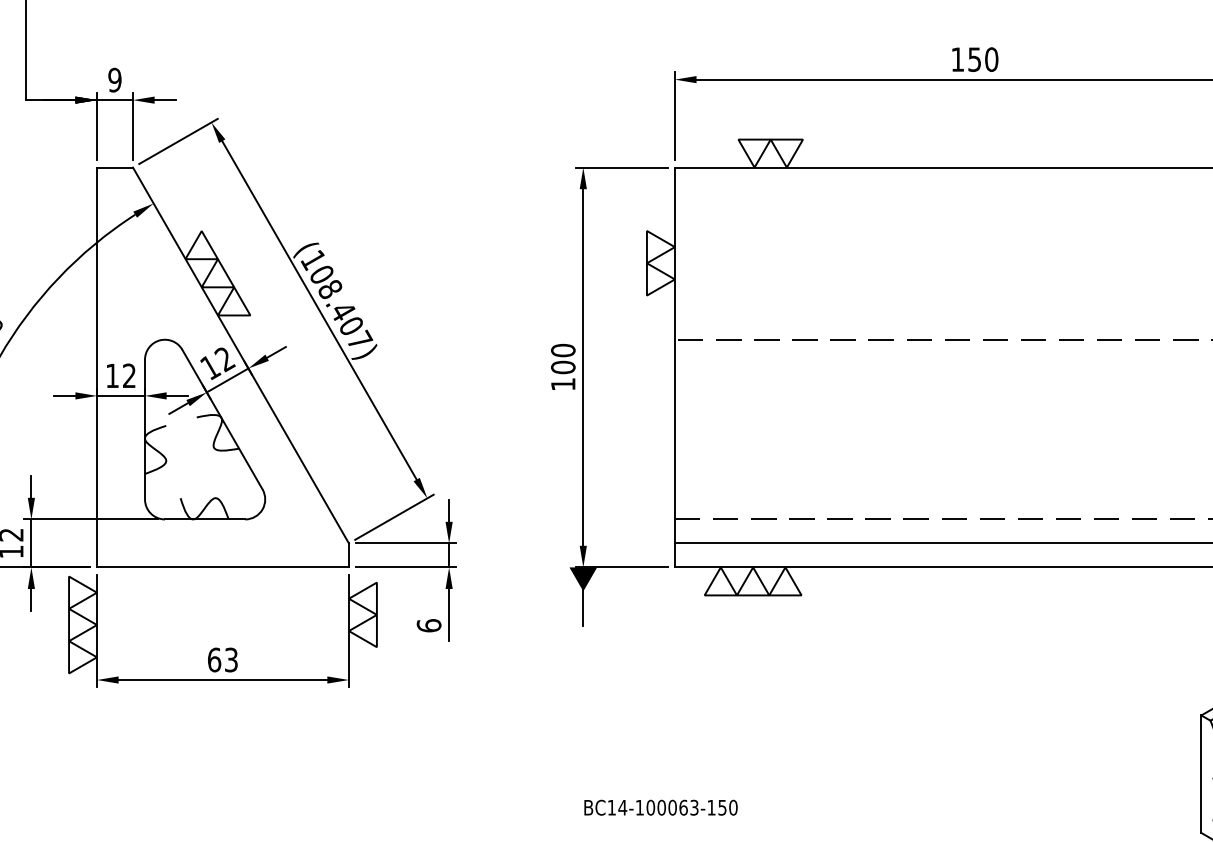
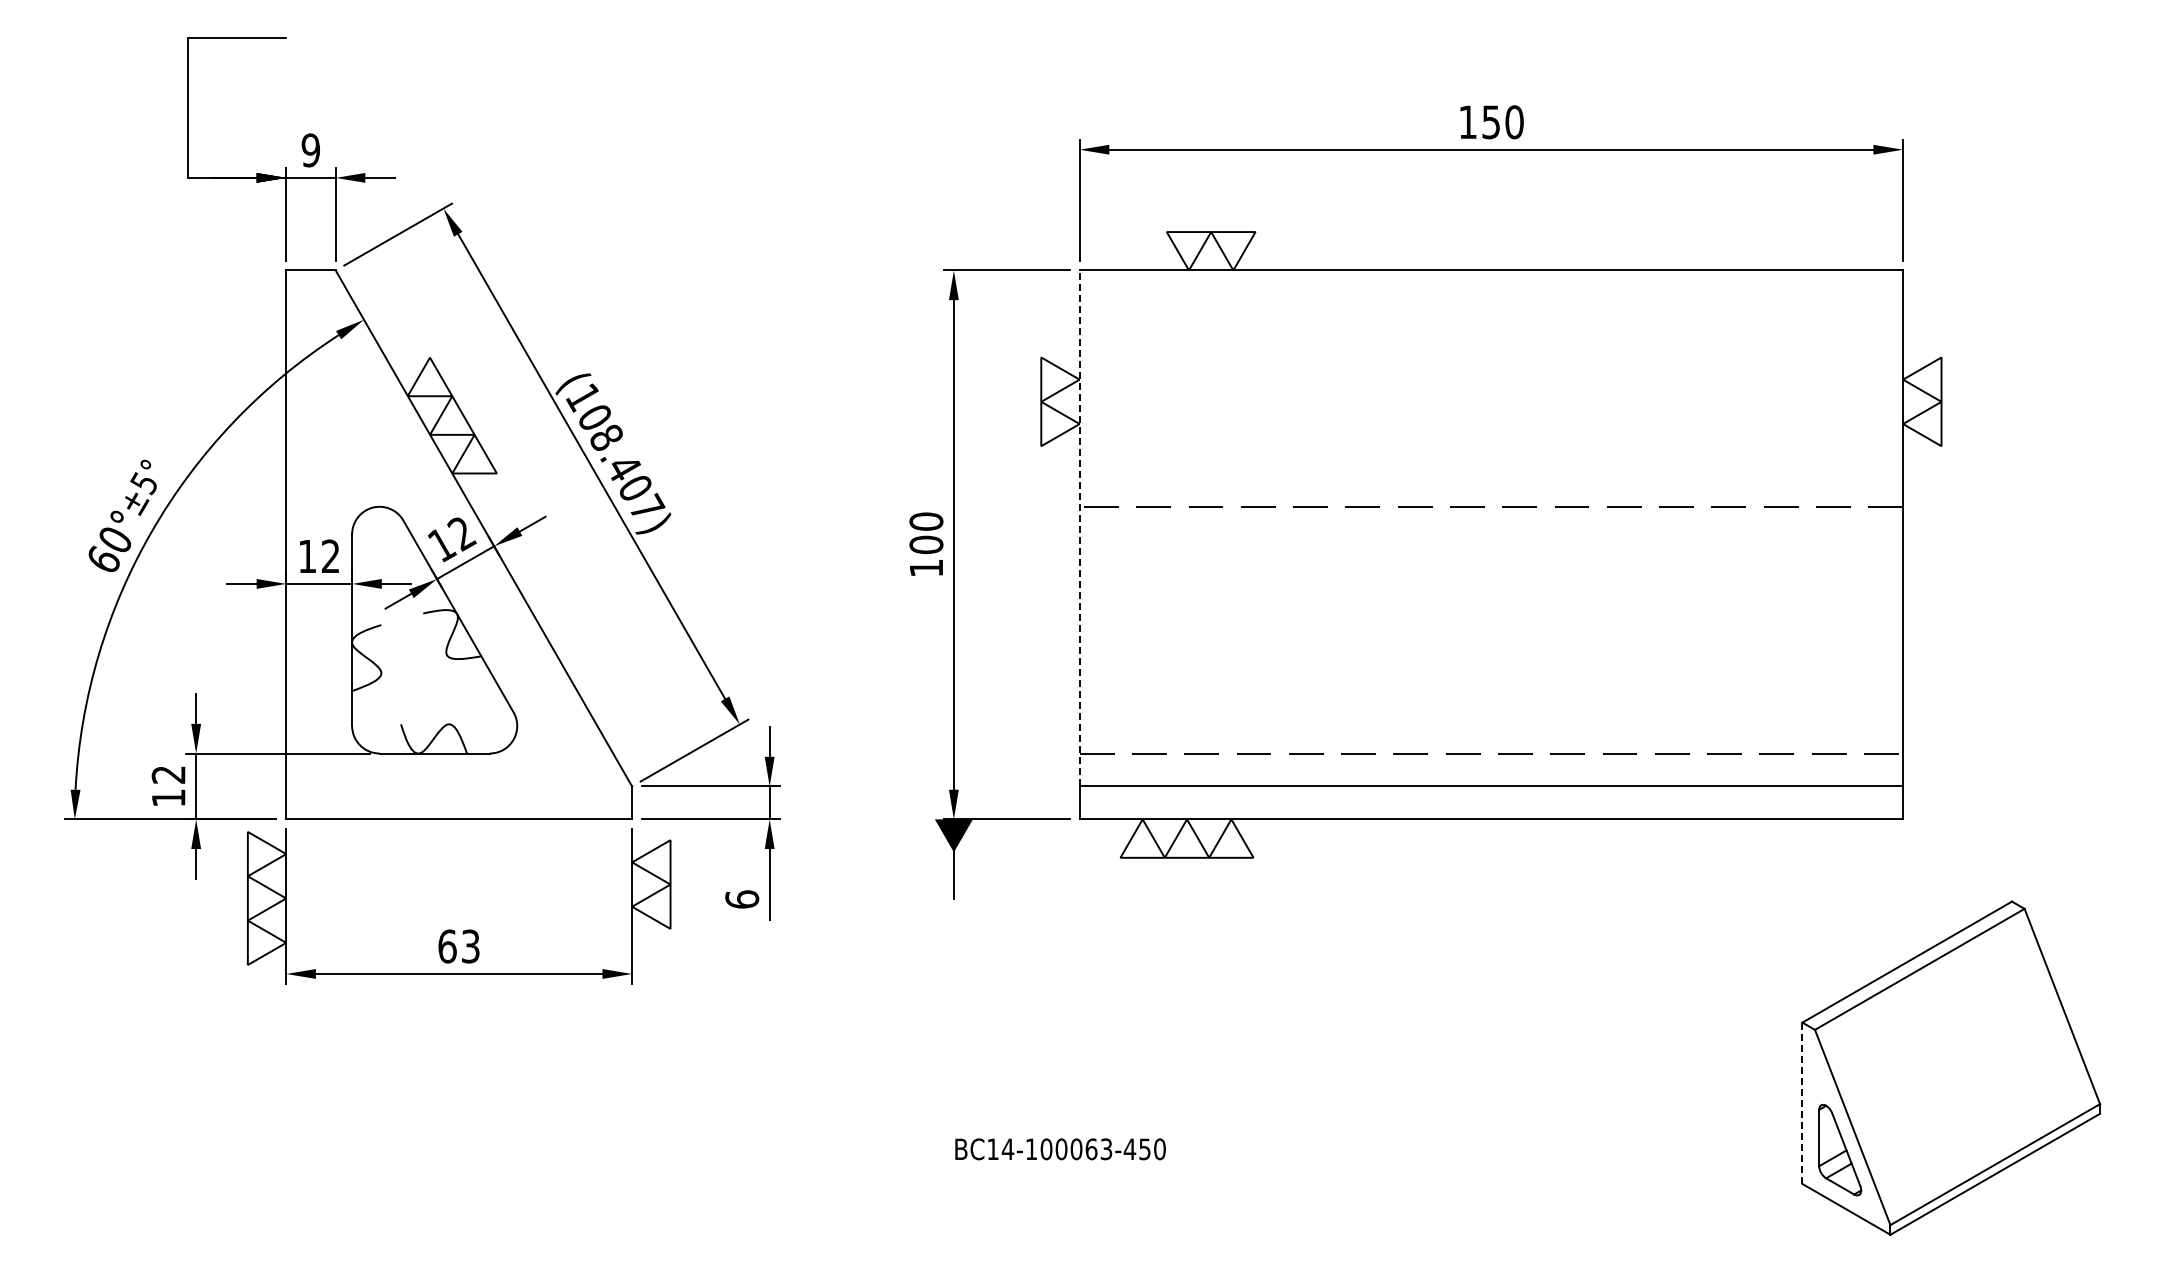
line: (674, 355) -> (1079, 528), solid -> dashed
line: (1201, 774) -> (1802, 1103), solid -> dashed
text: (711, 807) -> (1129, 1148), BC14-100063-150 -> BC14-100063-450

